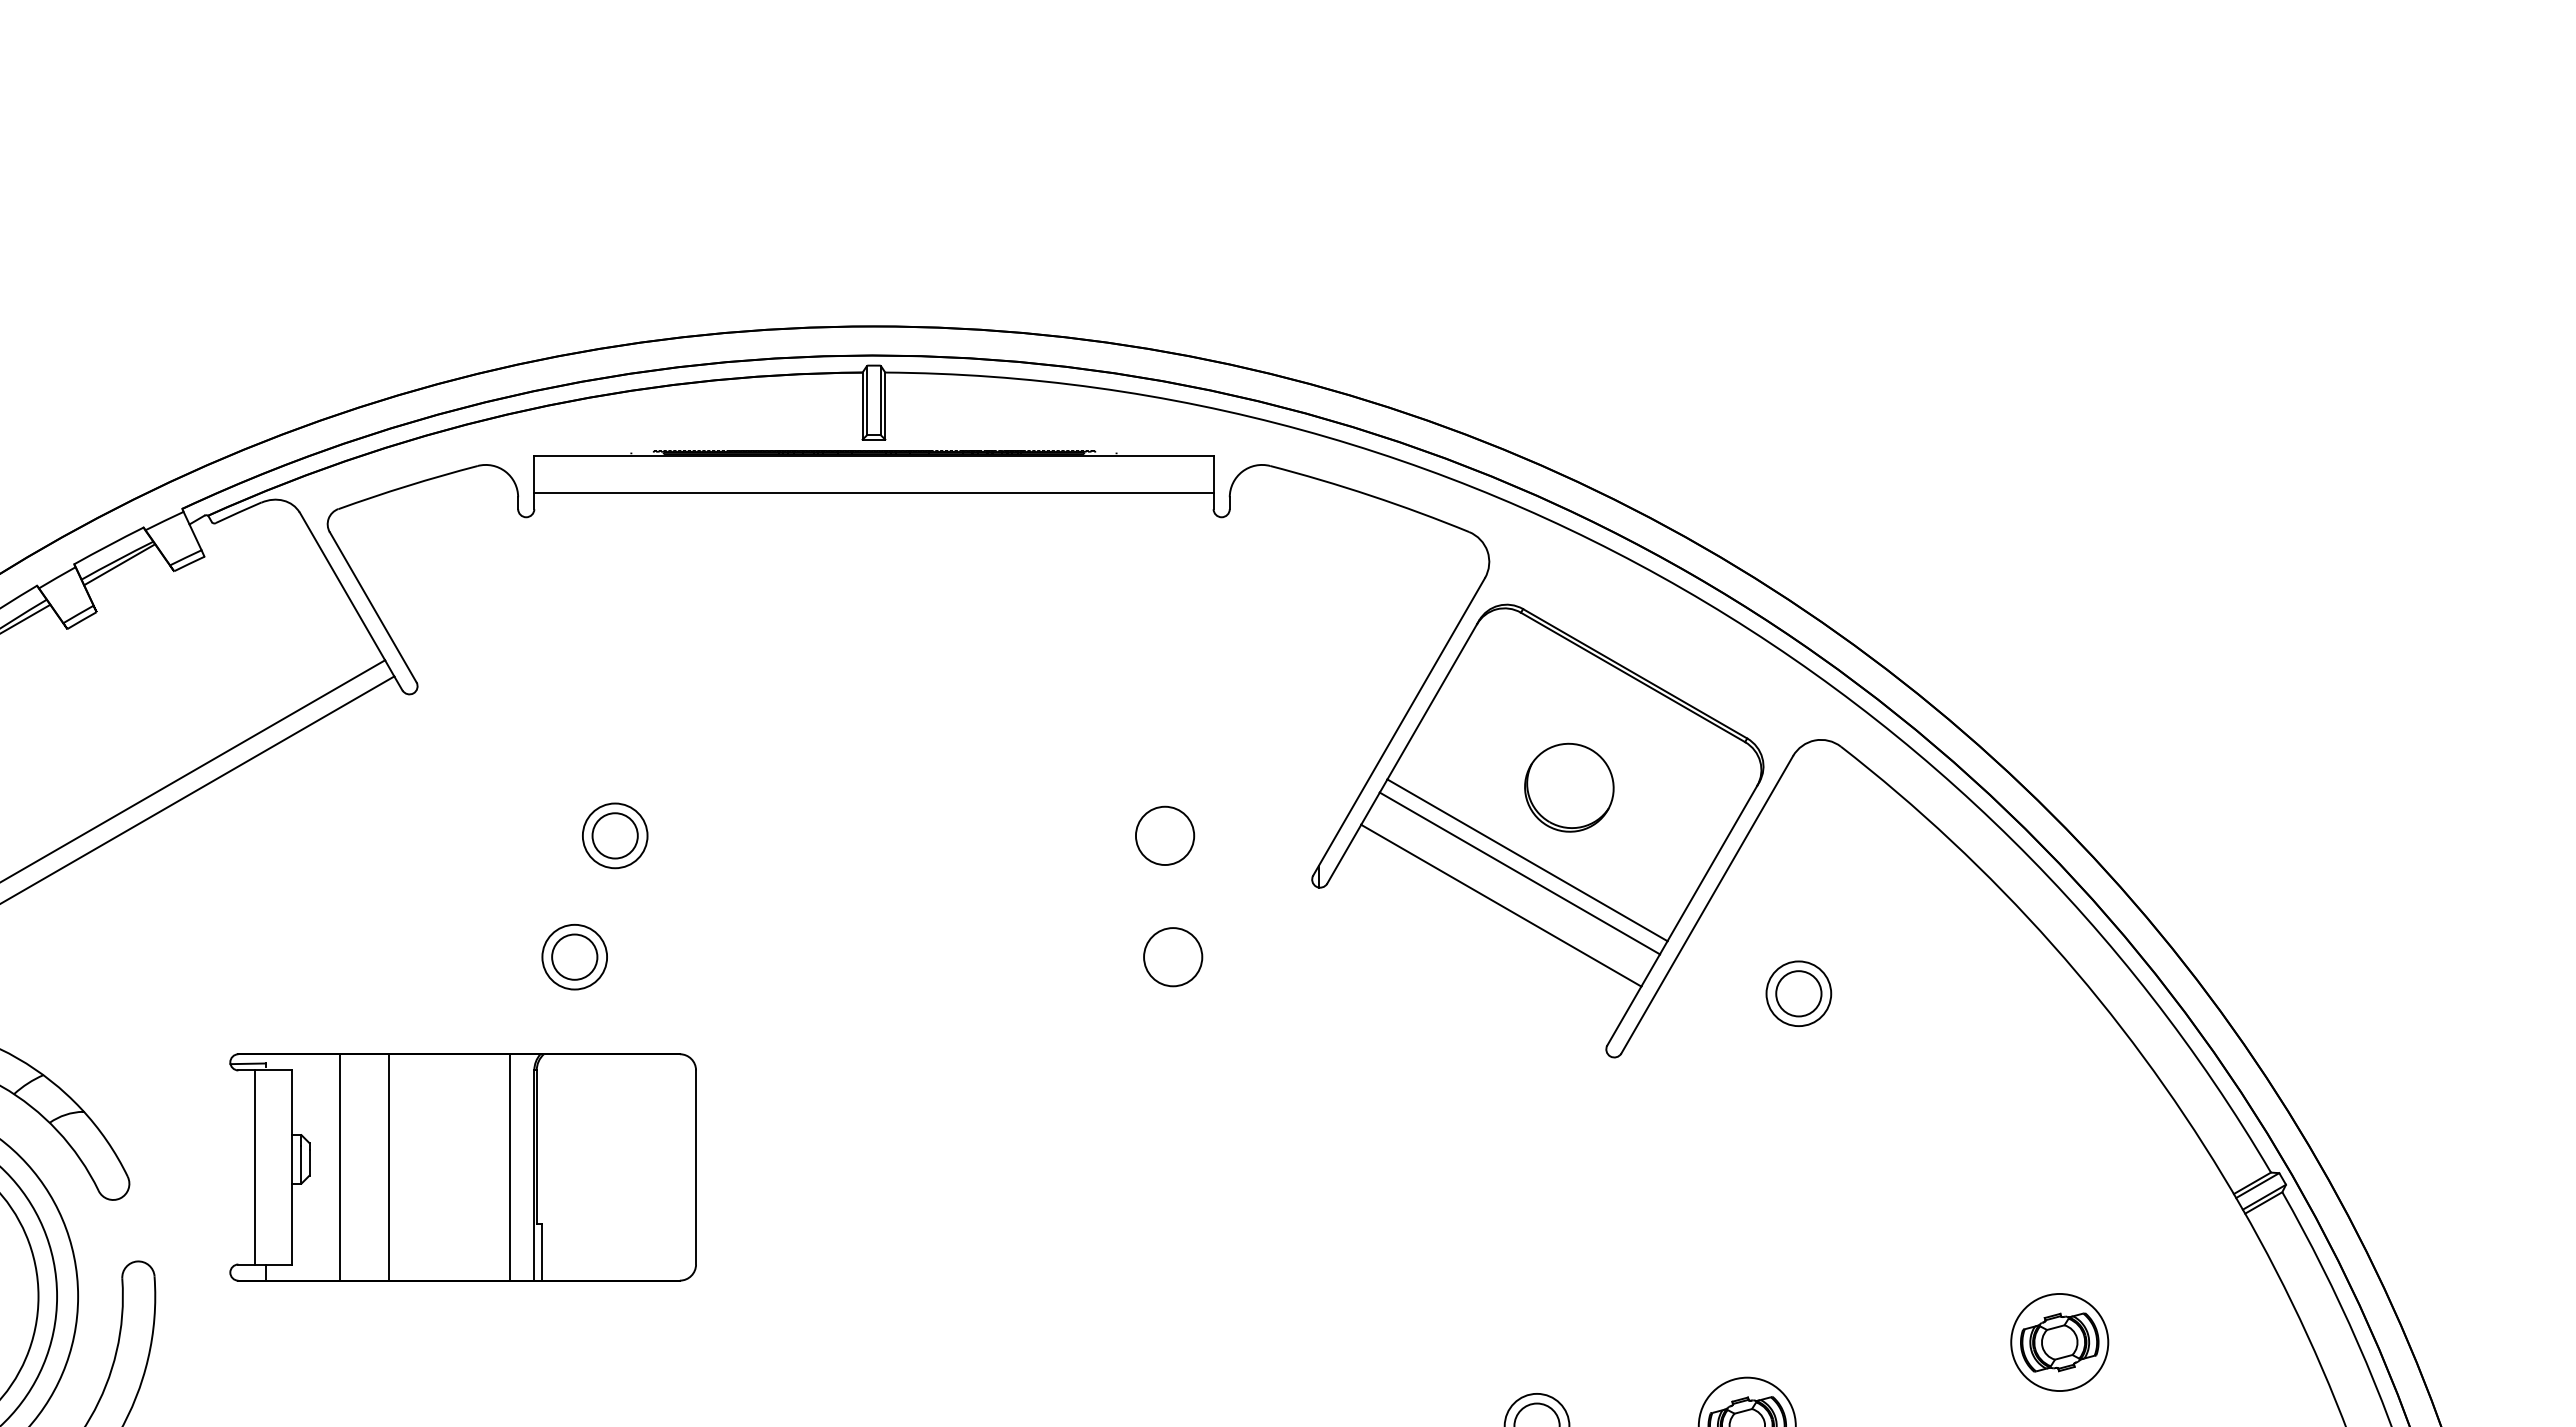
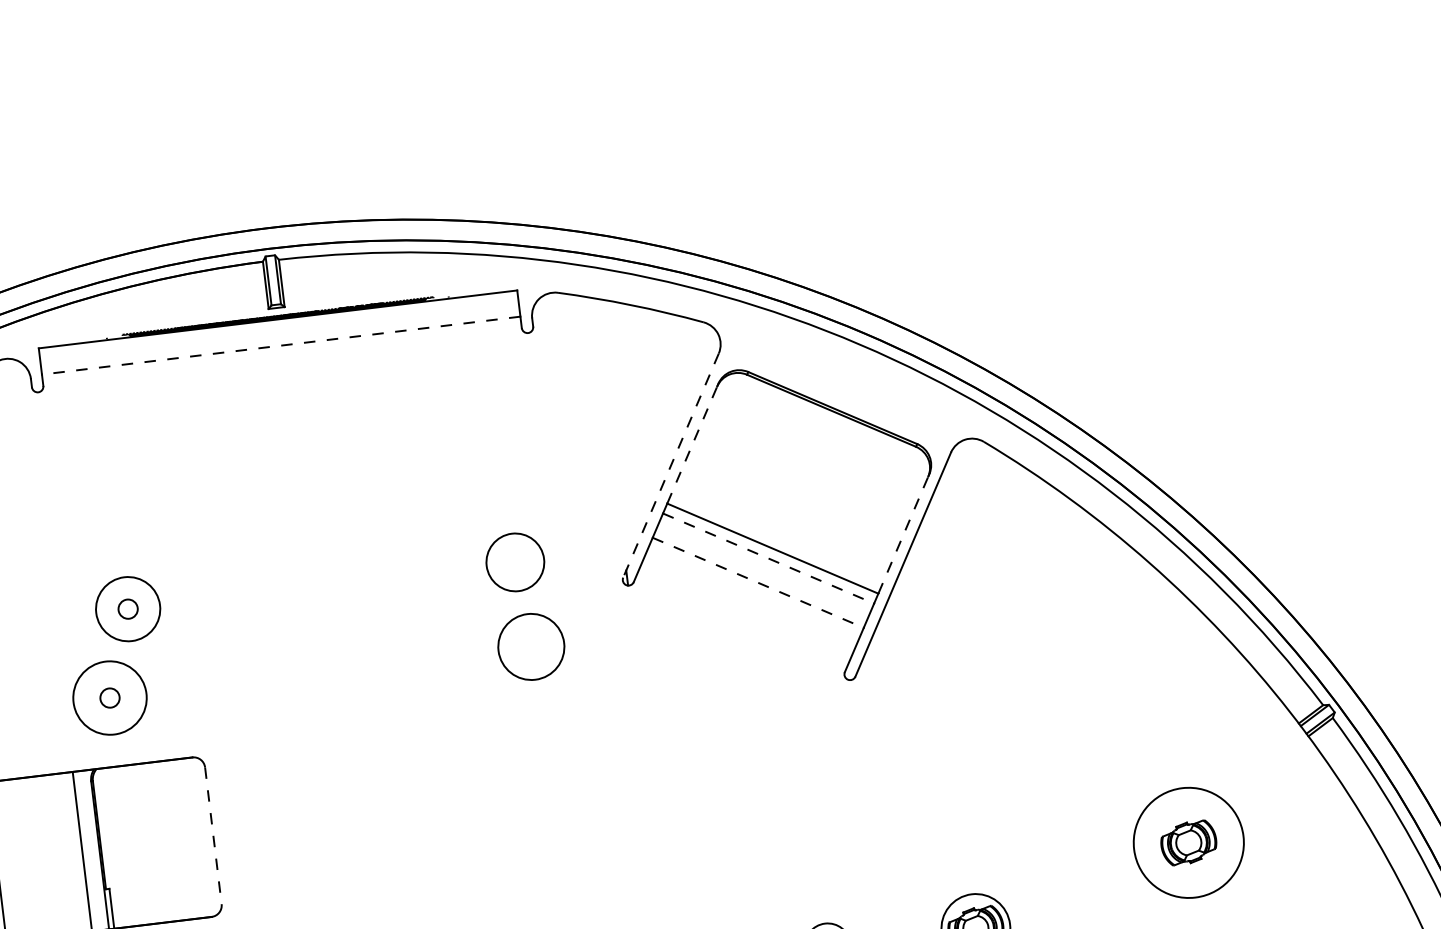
line: (873, 493) -> (280, 346), solid -> dashed
line: (1432, 701) -> (692, 444), solid -> dashed
line: (1399, 726) -> (671, 465), solid -> dashed
part: (1569, 787) -> (796, 493), removed
circle: (614, 835) -> (127, 608), size x0.6
circle: (614, 835) -> (127, 608), size x1.4
circle: (1165, 835) -> (515, 562), size x1.4
line: (1712, 863) -> (903, 535), solid -> dashed
line: (1519, 873) -> (768, 558), solid -> dashed
line: (1501, 905) -> (758, 582), solid -> dashed
circle: (574, 956) -> (109, 697), size x0.6
circle: (574, 956) -> (109, 697), size x1.6
circle: (1173, 957) -> (531, 647), size x1.6
part: (1798, 993) -> (975, 619), removed
line: (696, 1167) -> (213, 835), solid -> dashed
circle: (2059, 1342) -> (1188, 842), size x1.6

